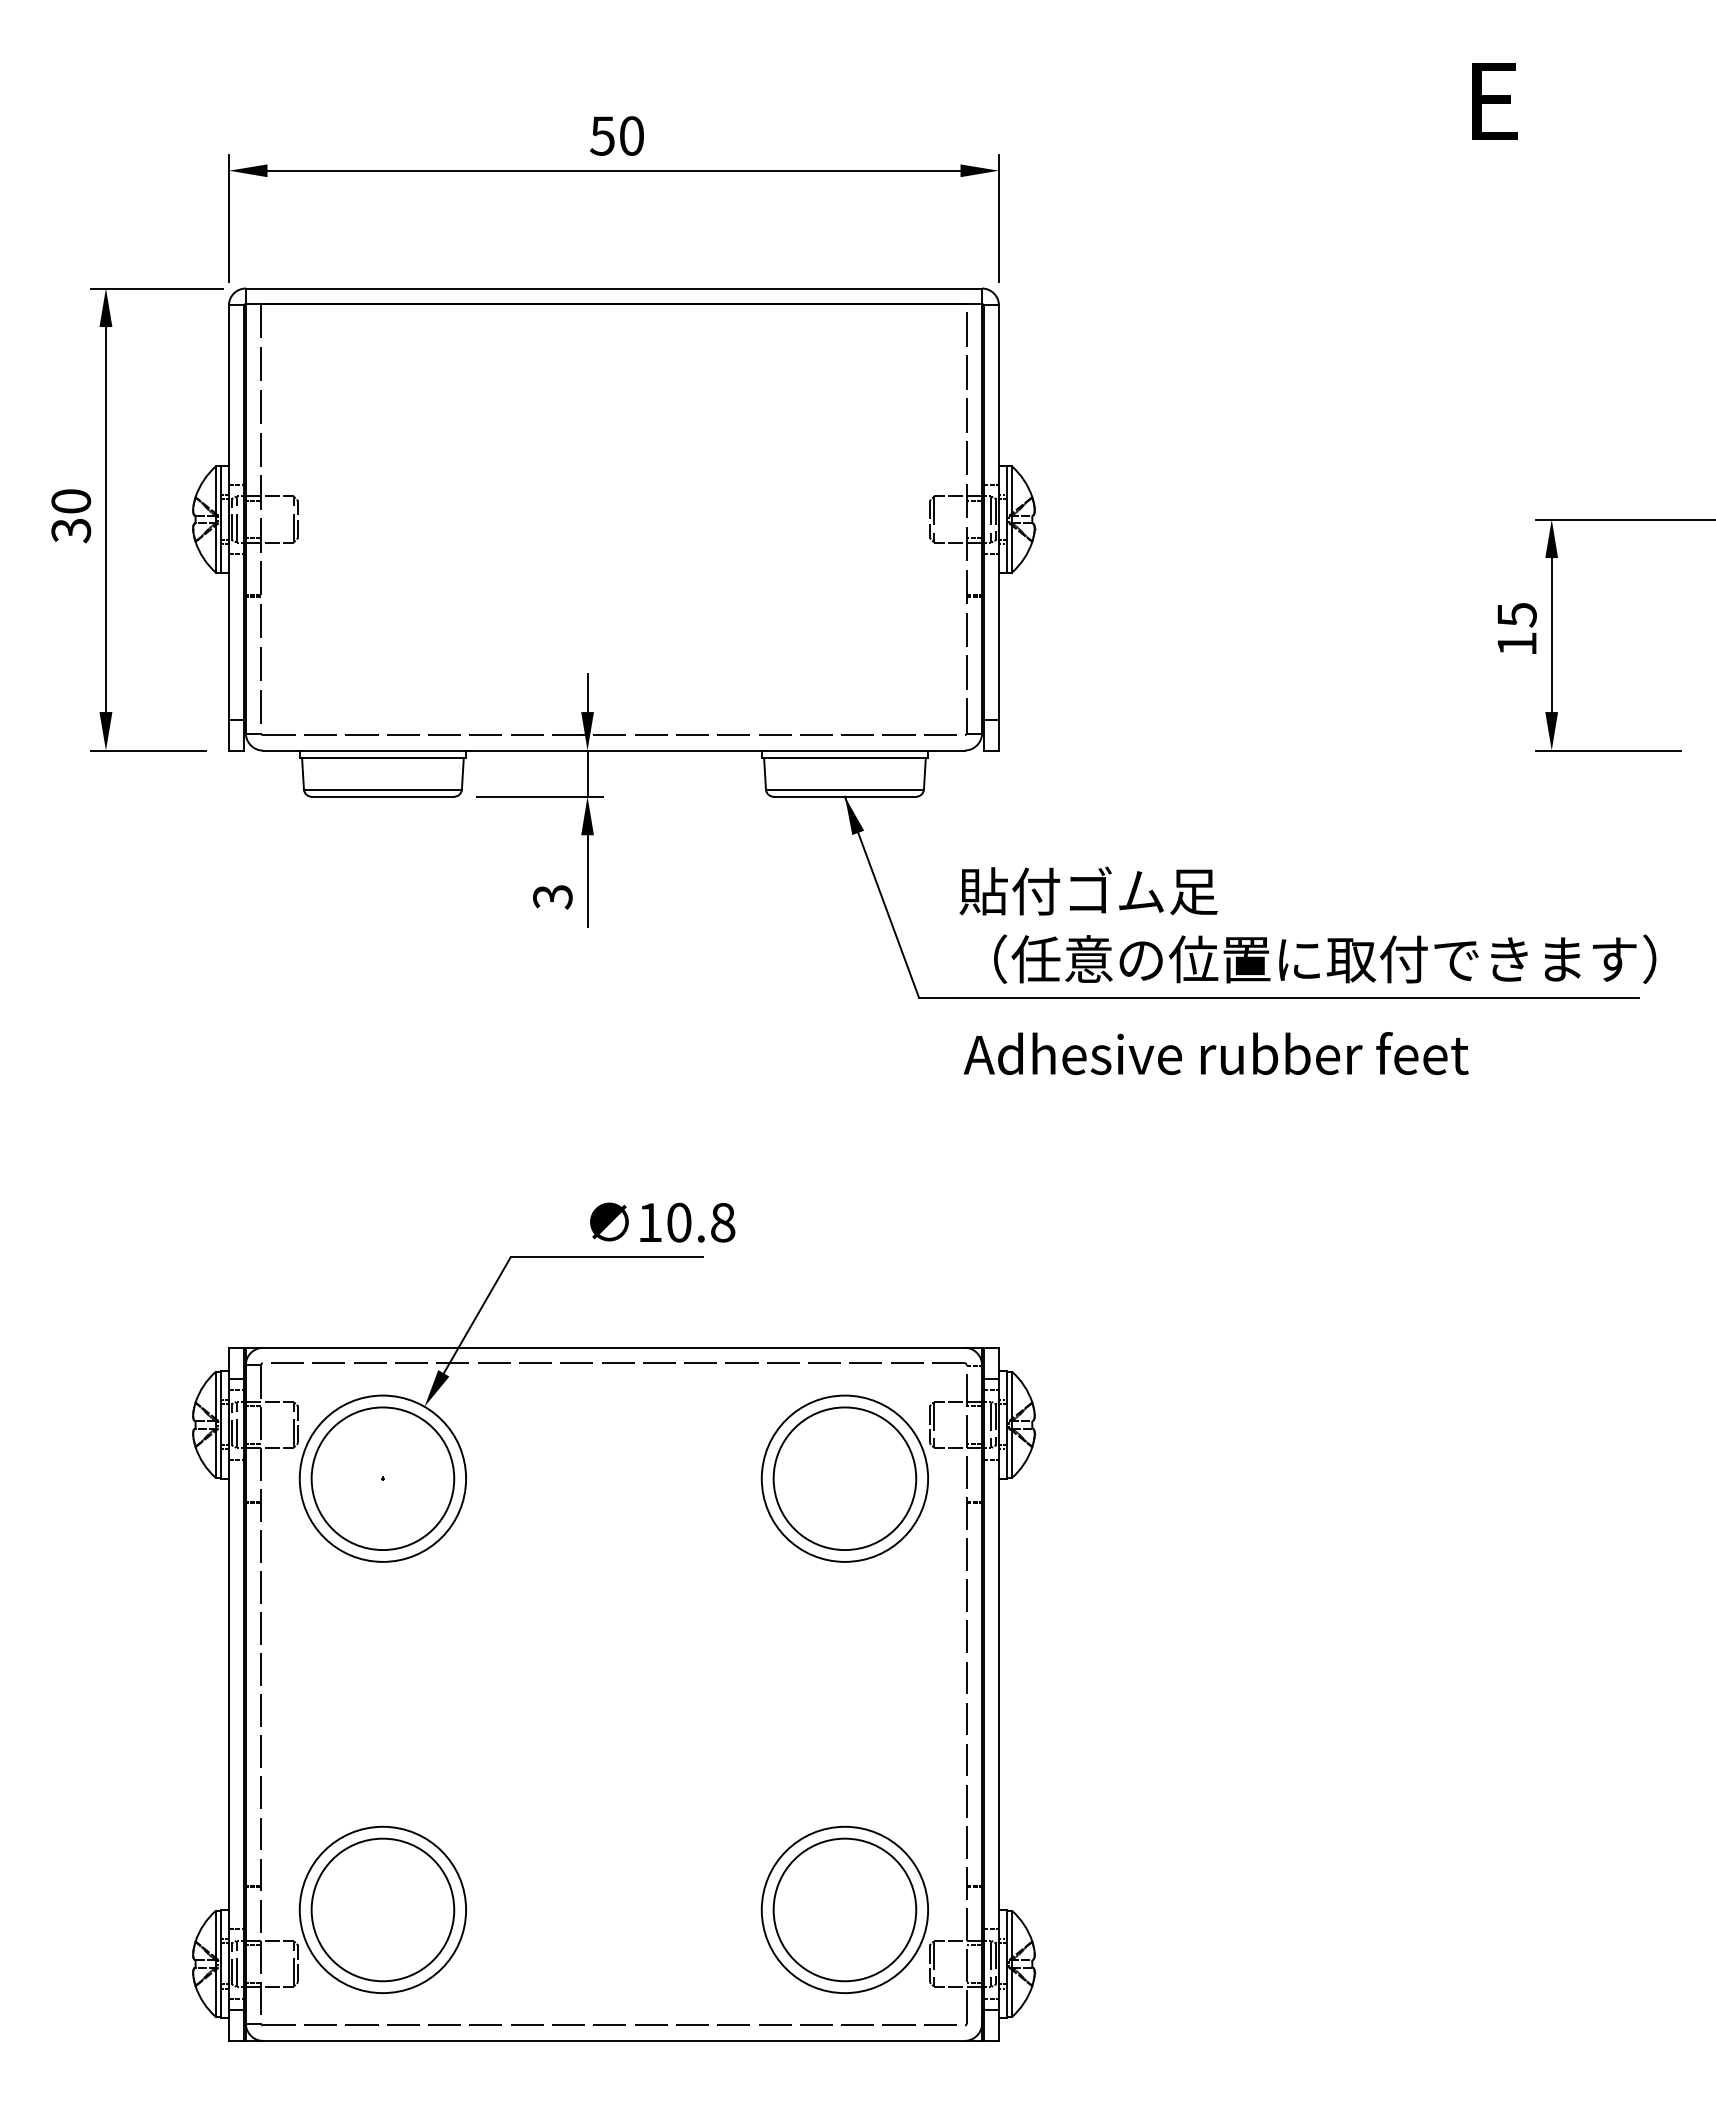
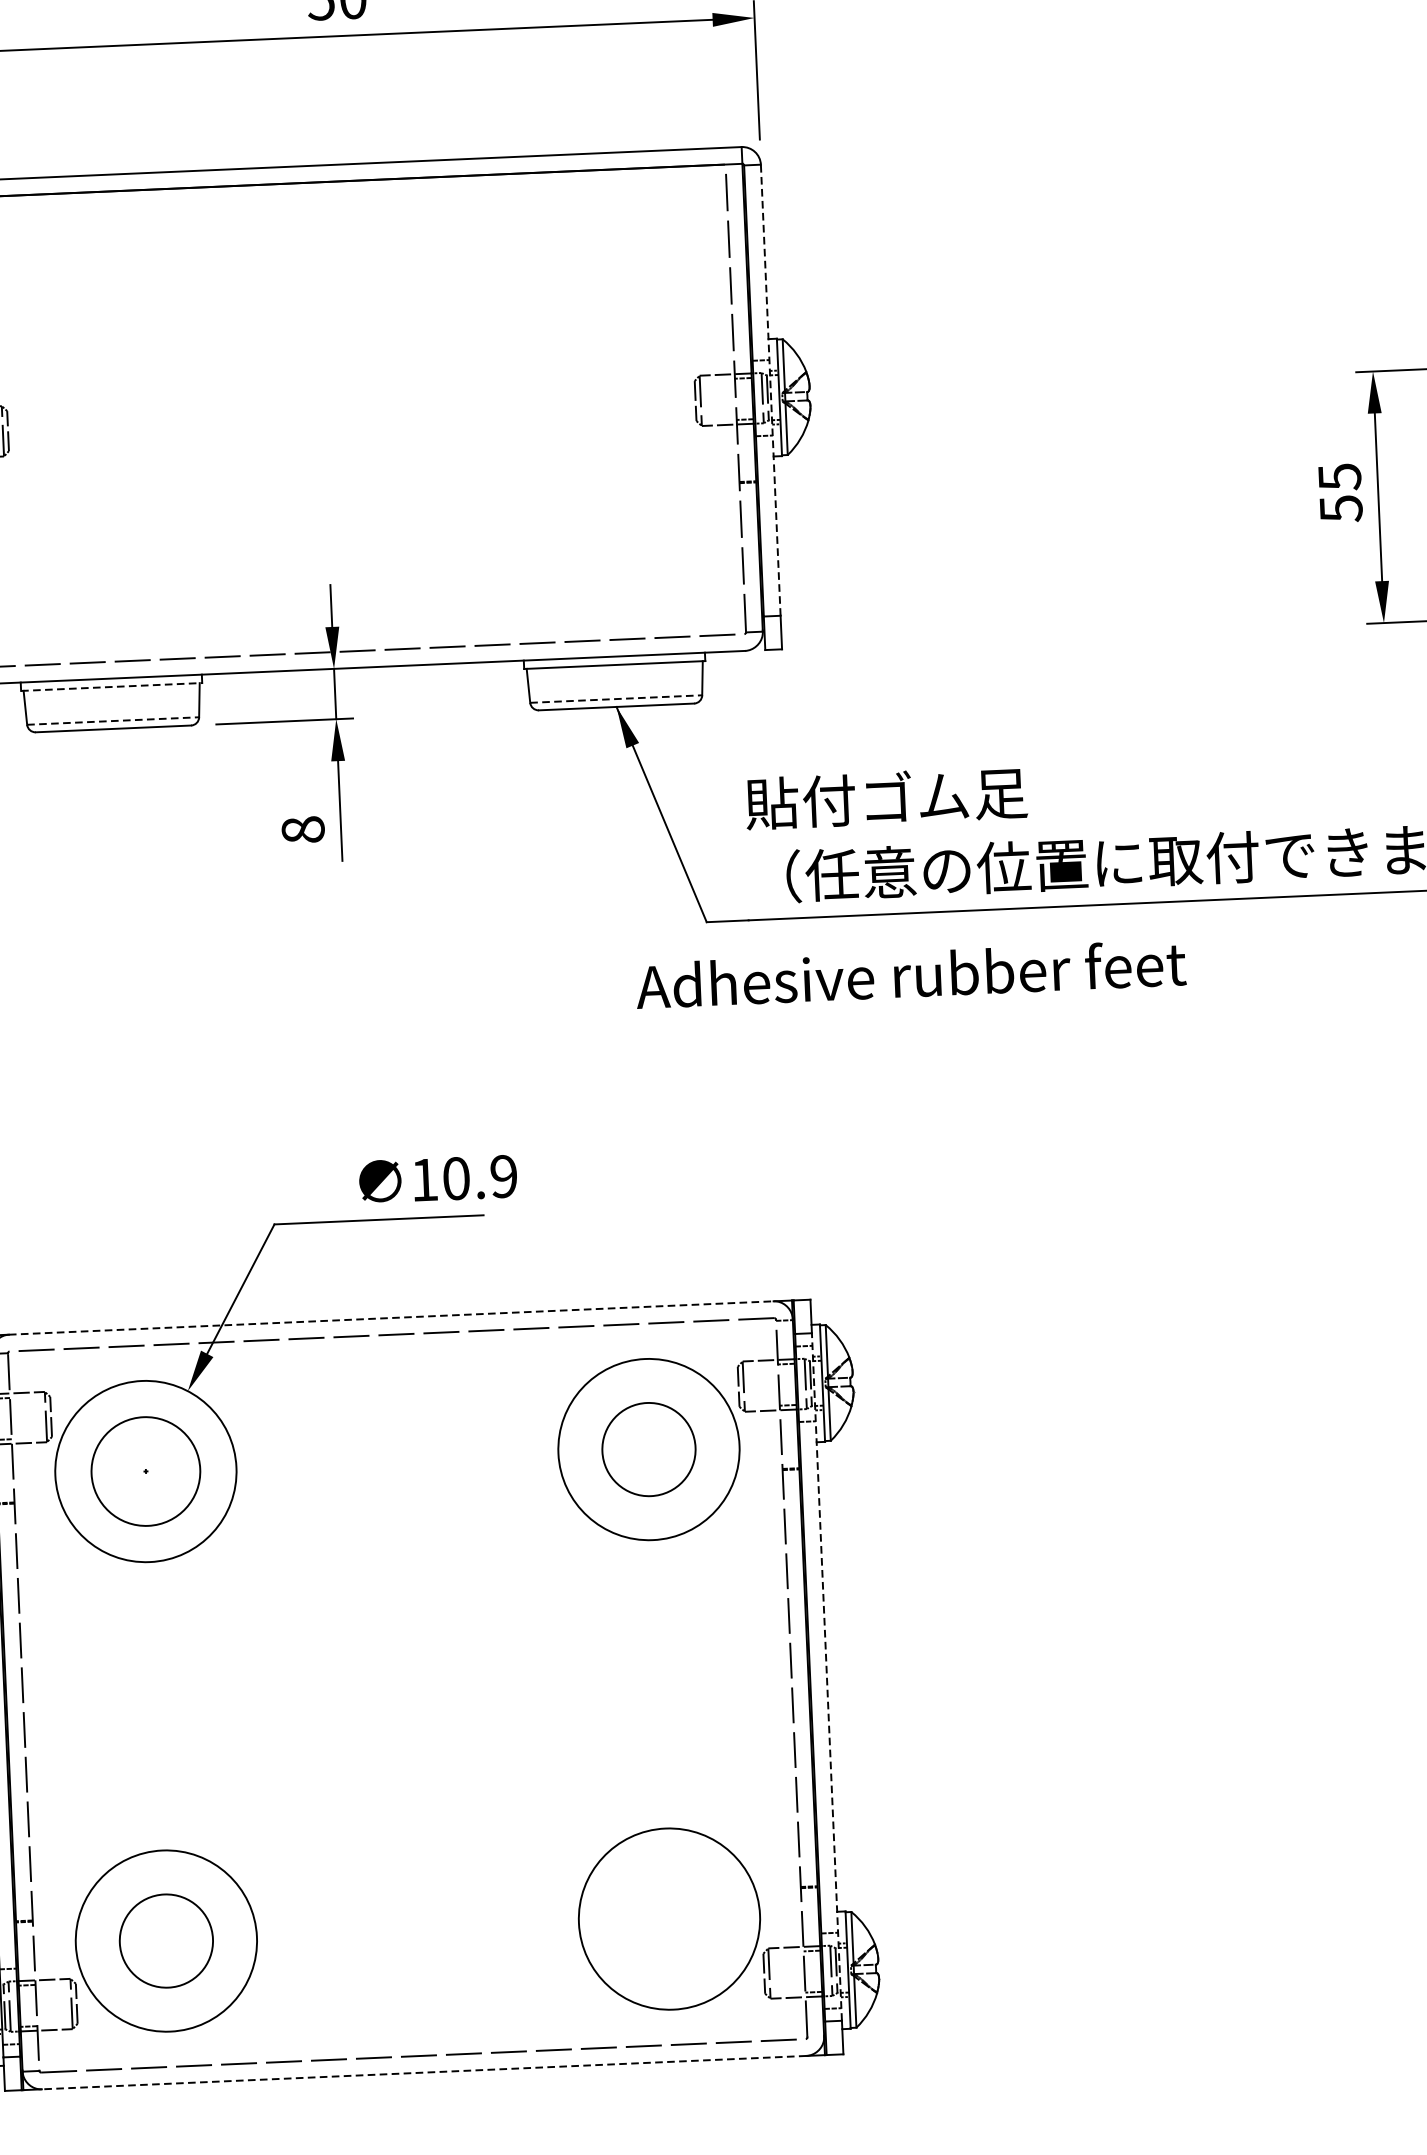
line: (998, 512) -> (770, 390), solid -> dashed
text: (1516, 644) -> (1340, 509), 15 -> 55
line: (383, 758) -> (112, 687), solid -> dashed
line: (382, 789) -> (112, 721), solid -> dashed
line: (844, 789) -> (615, 699), solid -> dashed
text: (552, 896) -> (302, 829), 3 -> 8
text: (1215, 1053) -> (910, 974), moved
text: (723, 1222) -> (504, 1176), 10.8 -> 10.9
line: (614, 1347) -> (391, 1317), solid -> dashed
circle: (382, 1478) -> (145, 1471), size x0.7
circle: (844, 1478) -> (648, 1449), size x0.6
line: (998, 1694) -> (826, 1677), solid -> dashed
circle: (382, 1909) -> (165, 1940), size x0.6
circle: (844, 1909) -> (668, 1918), removed
line: (613, 2040) -> (423, 2072), solid -> dashed

